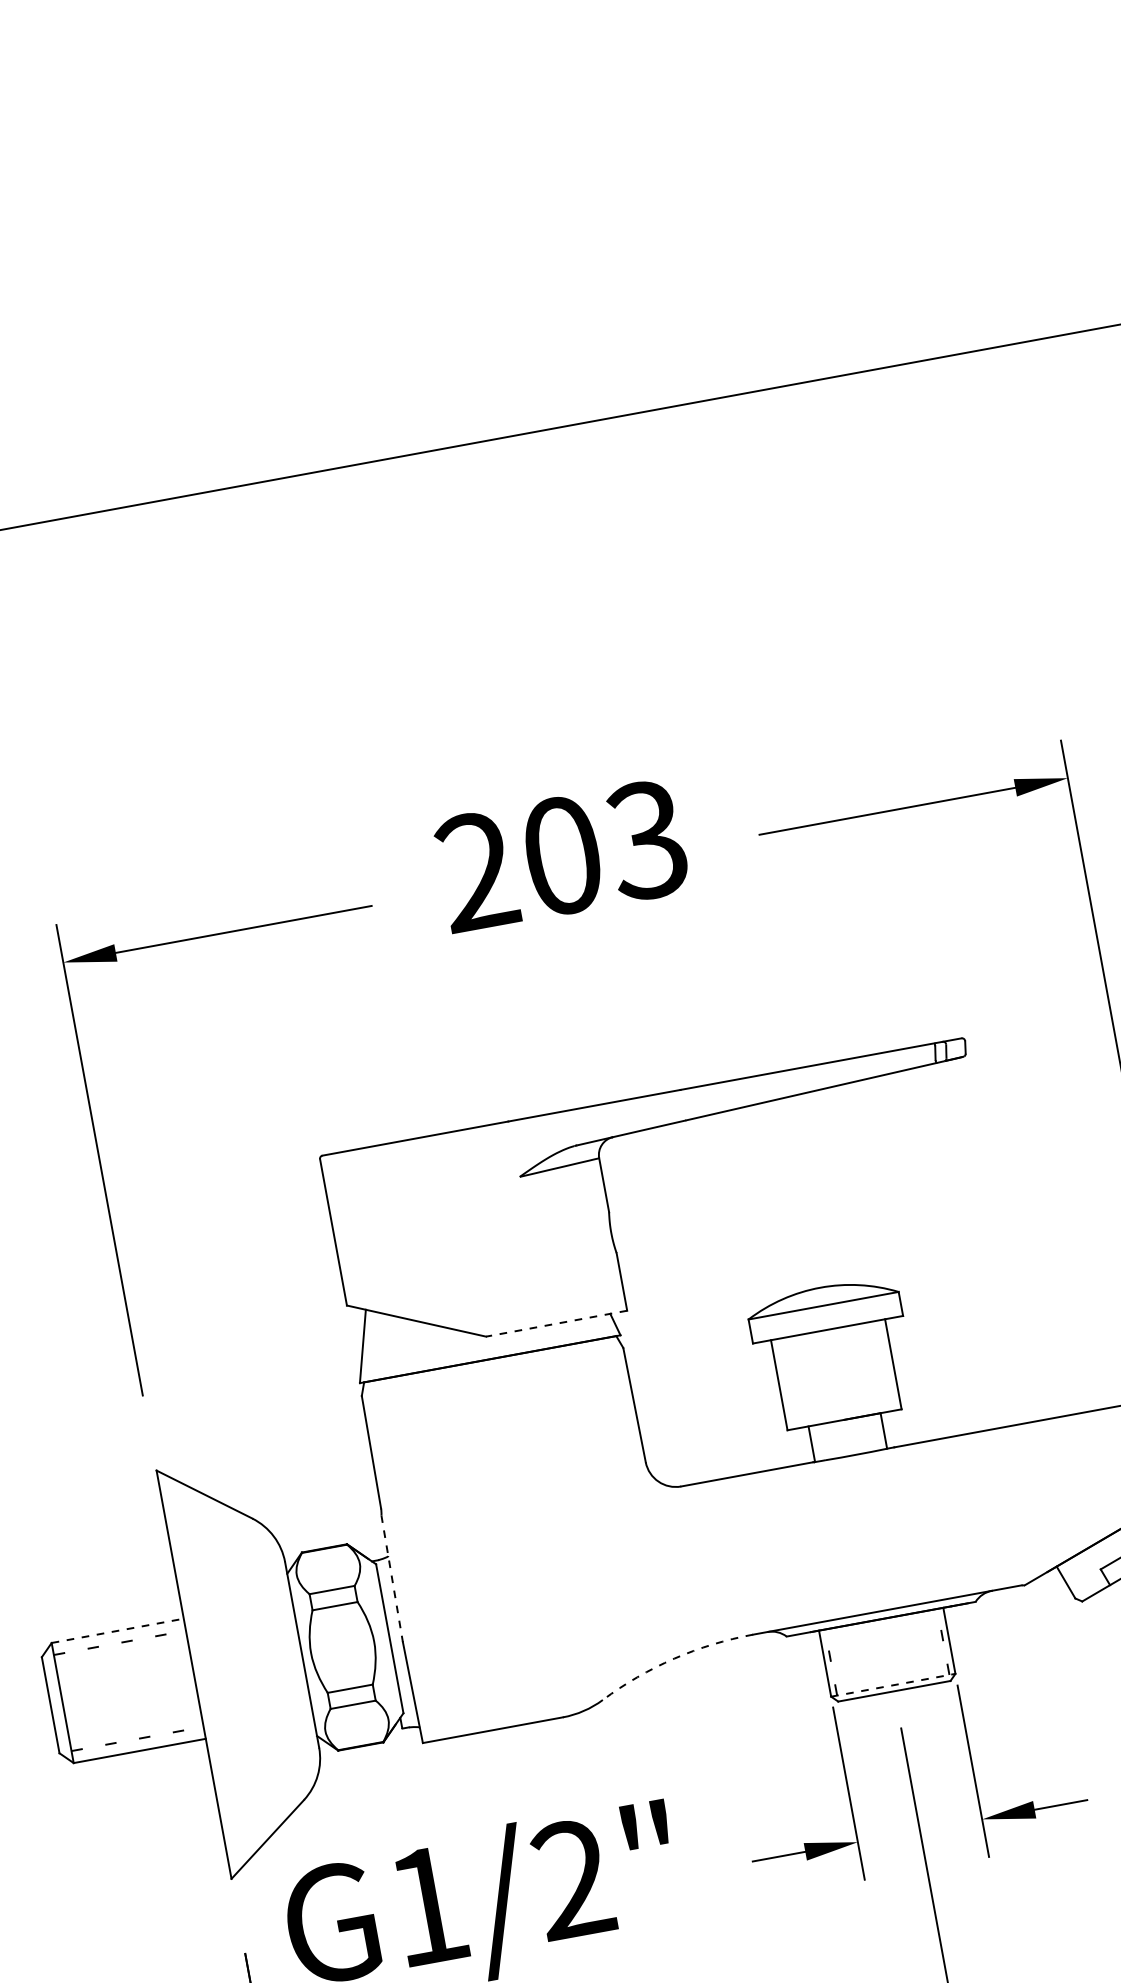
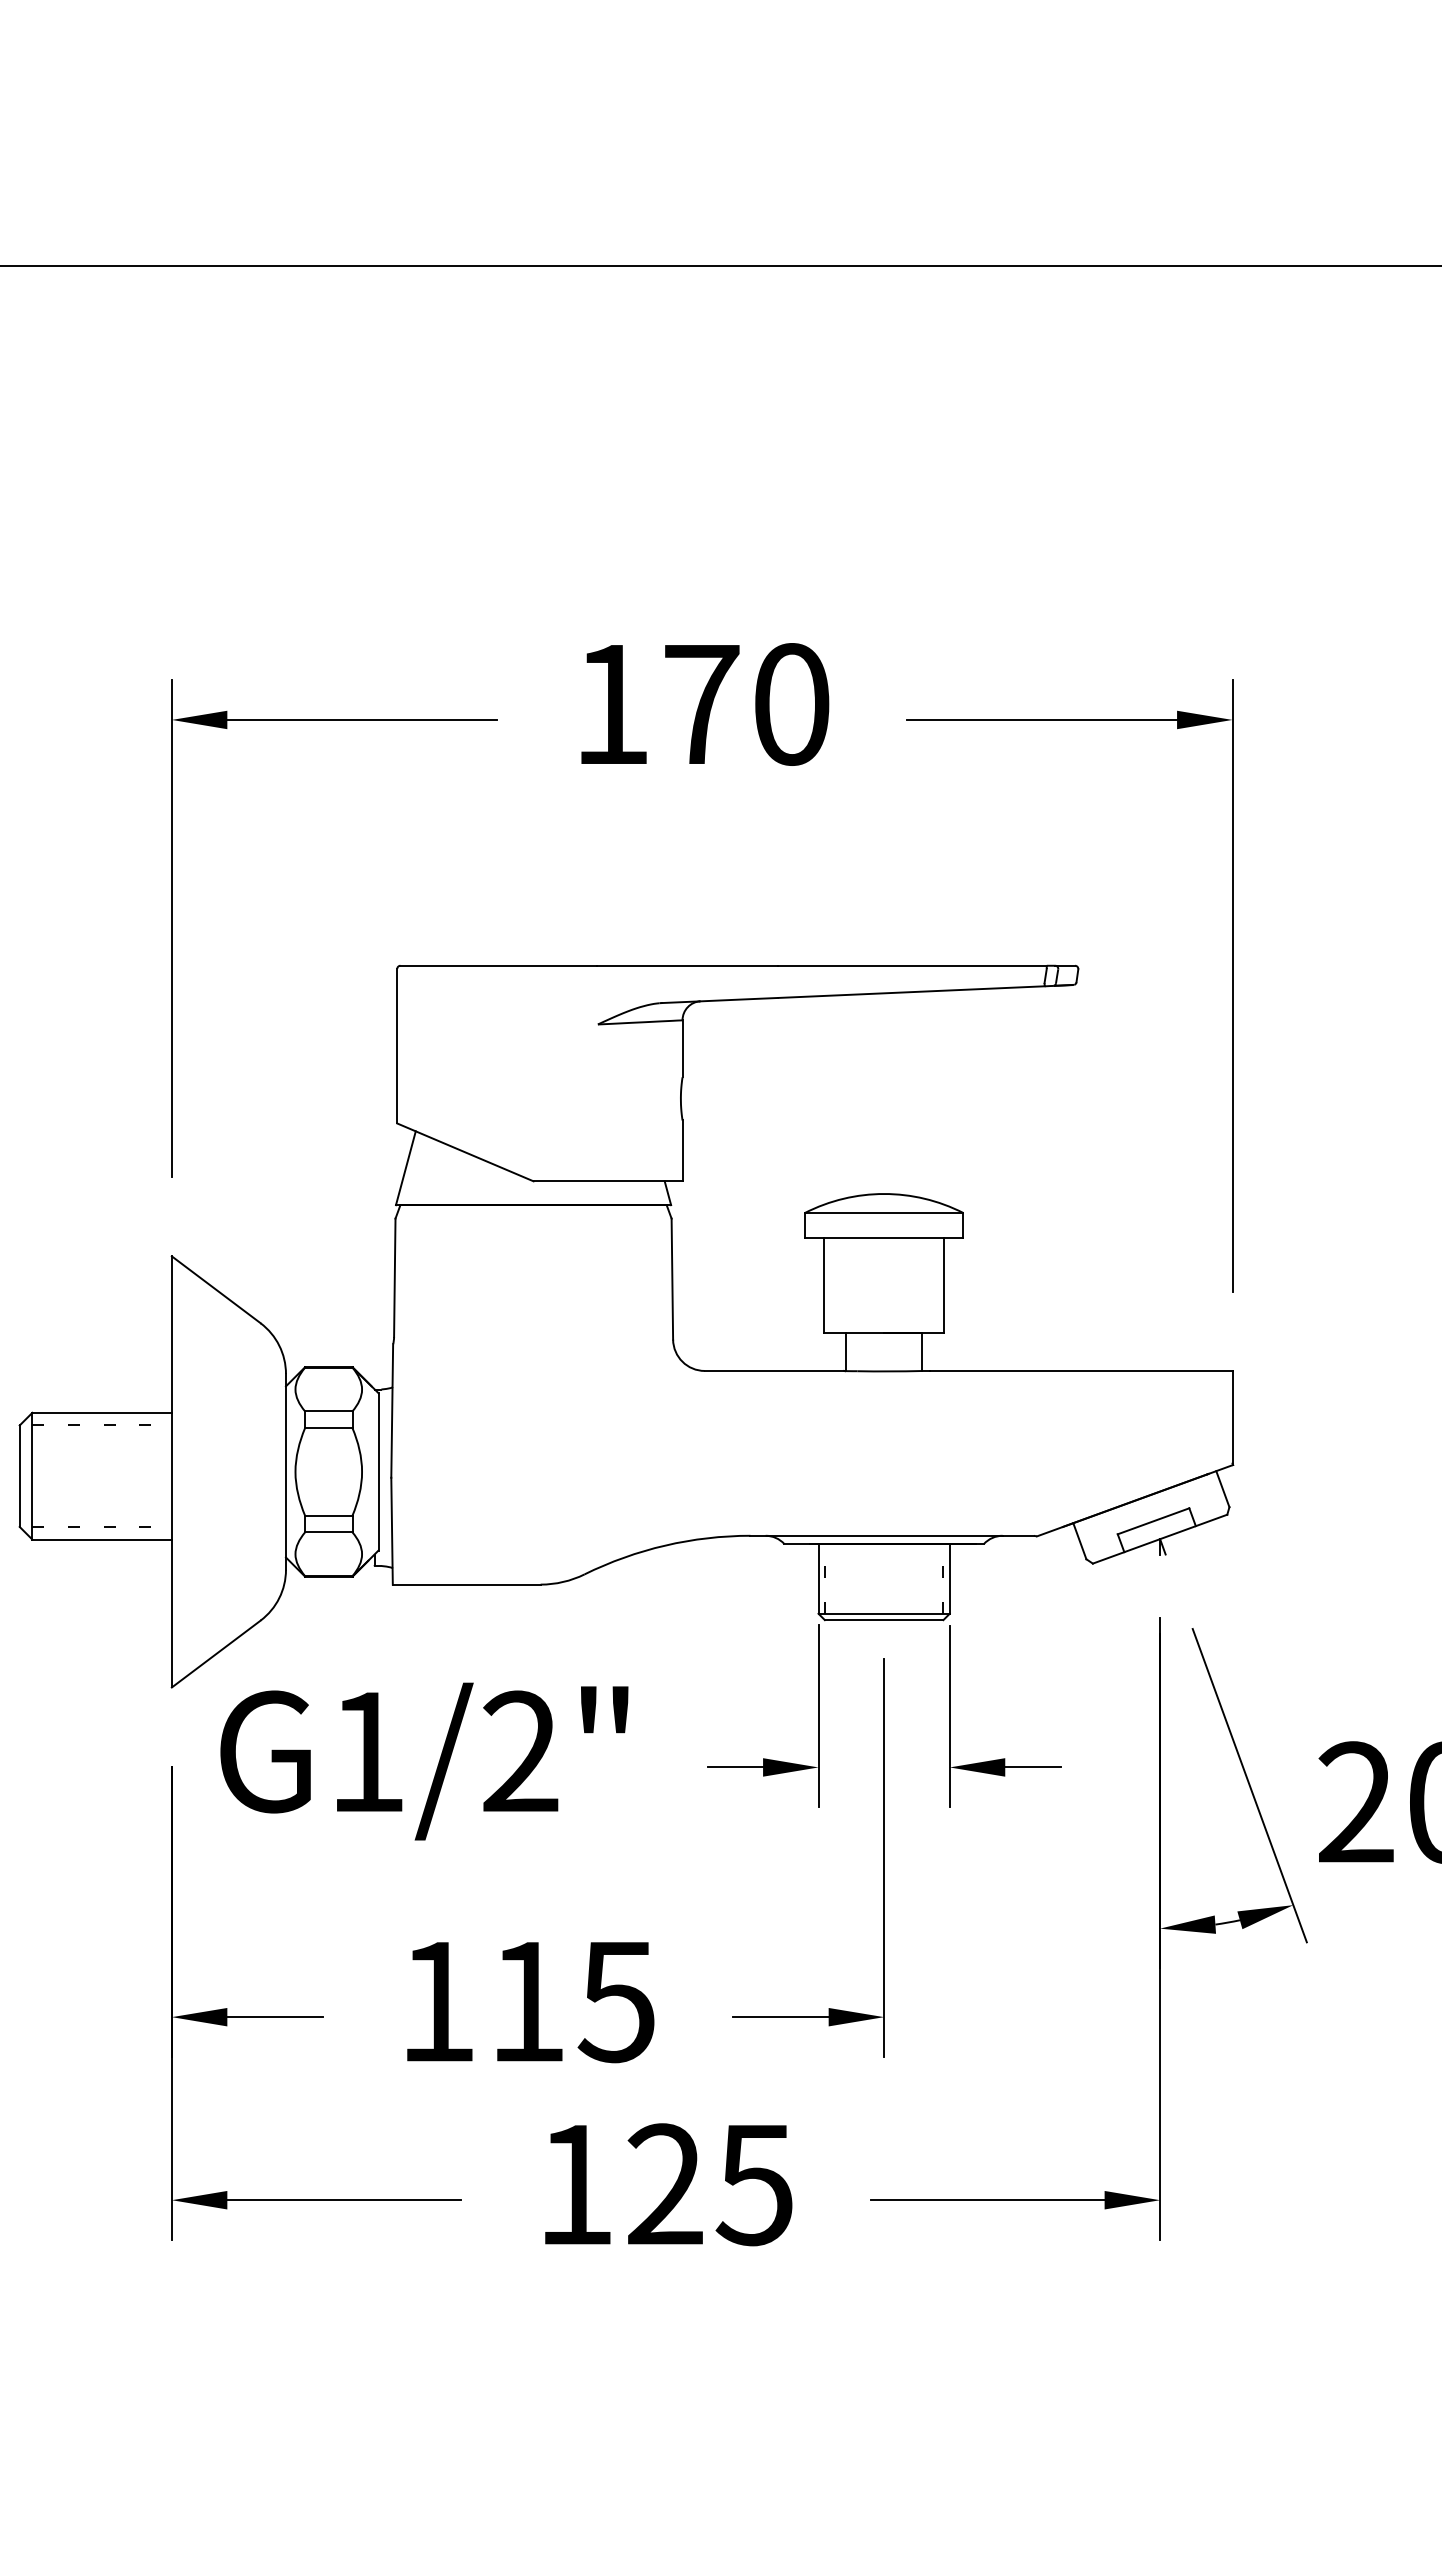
text: (562, 855) -> (701, 704), 203 -> 170
line: (556, 1323) -> (607, 1181), dashed -> solid
line: (392, 1579) -> (392, 1411), dashed -> solid
line: (118, 1630) -> (102, 1412), dashed -> solid
arc: (674, 1658) -> (665, 1545), dashed -> solid
line: (893, 1684) -> (884, 1613), dashed -> solid

